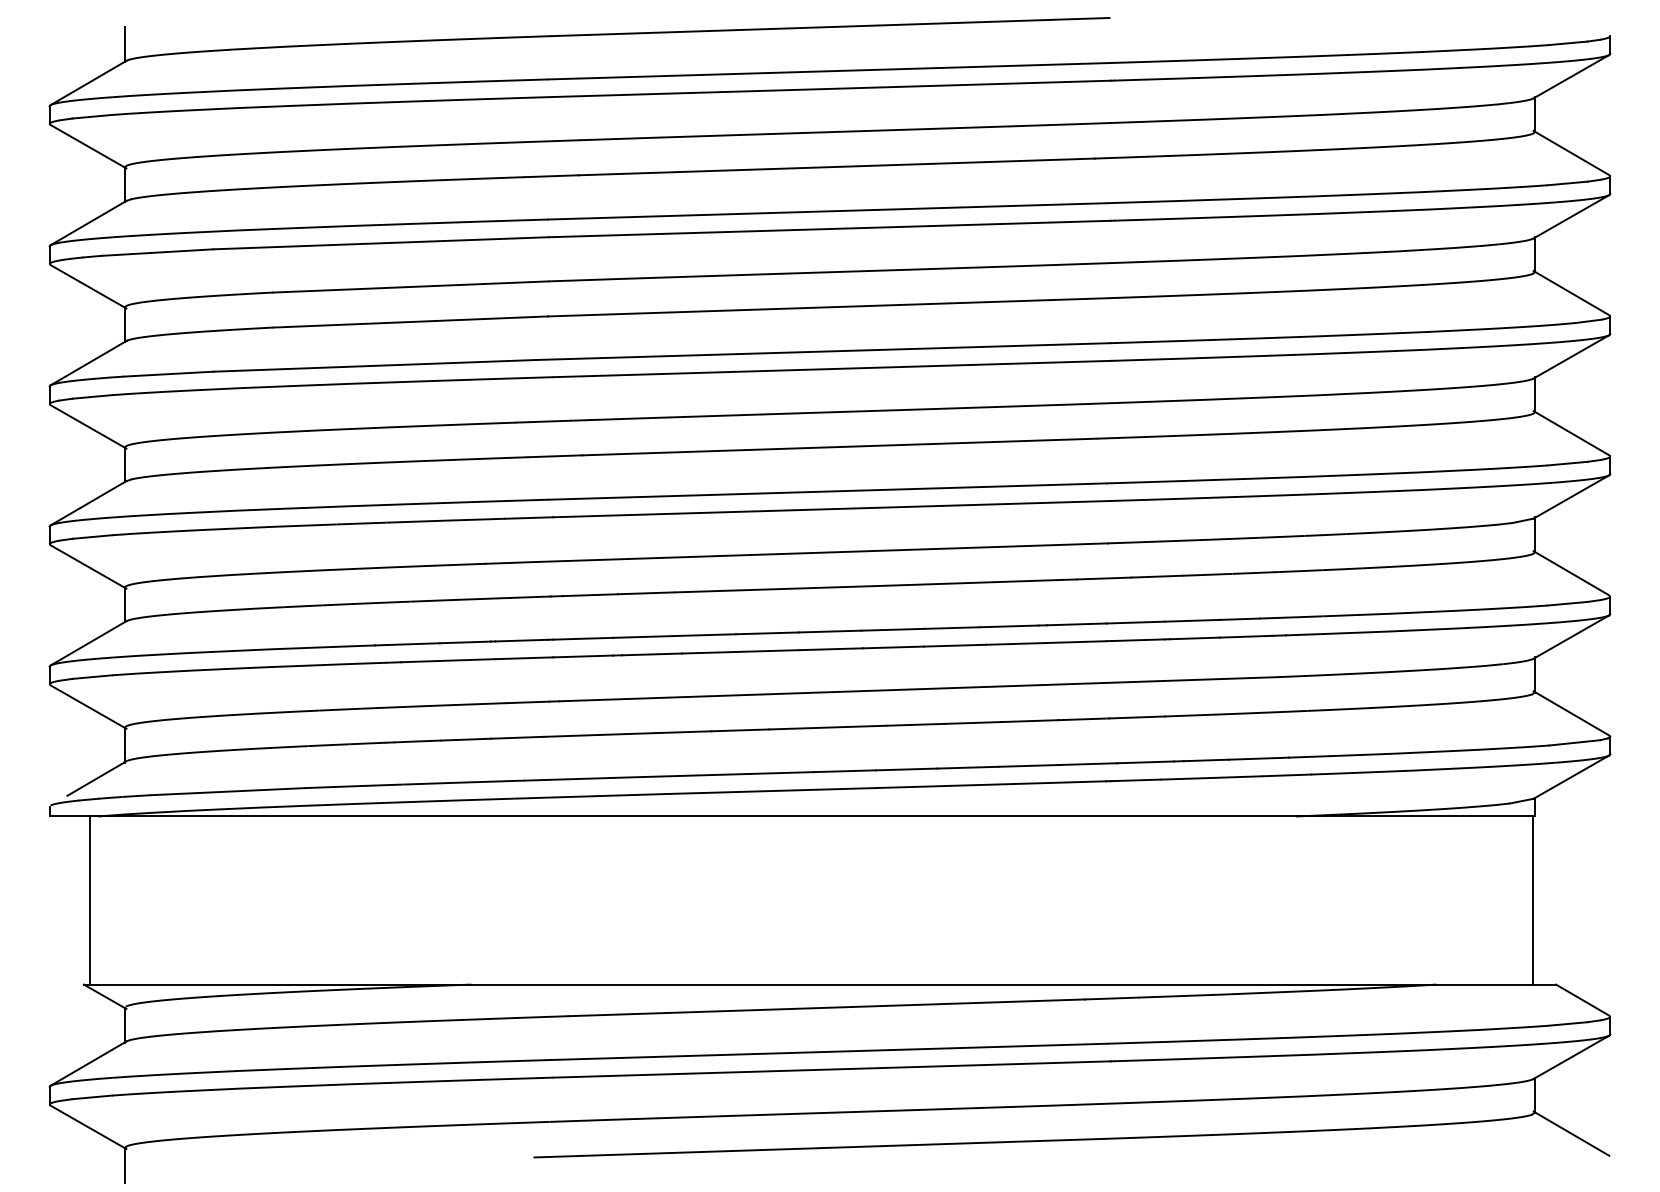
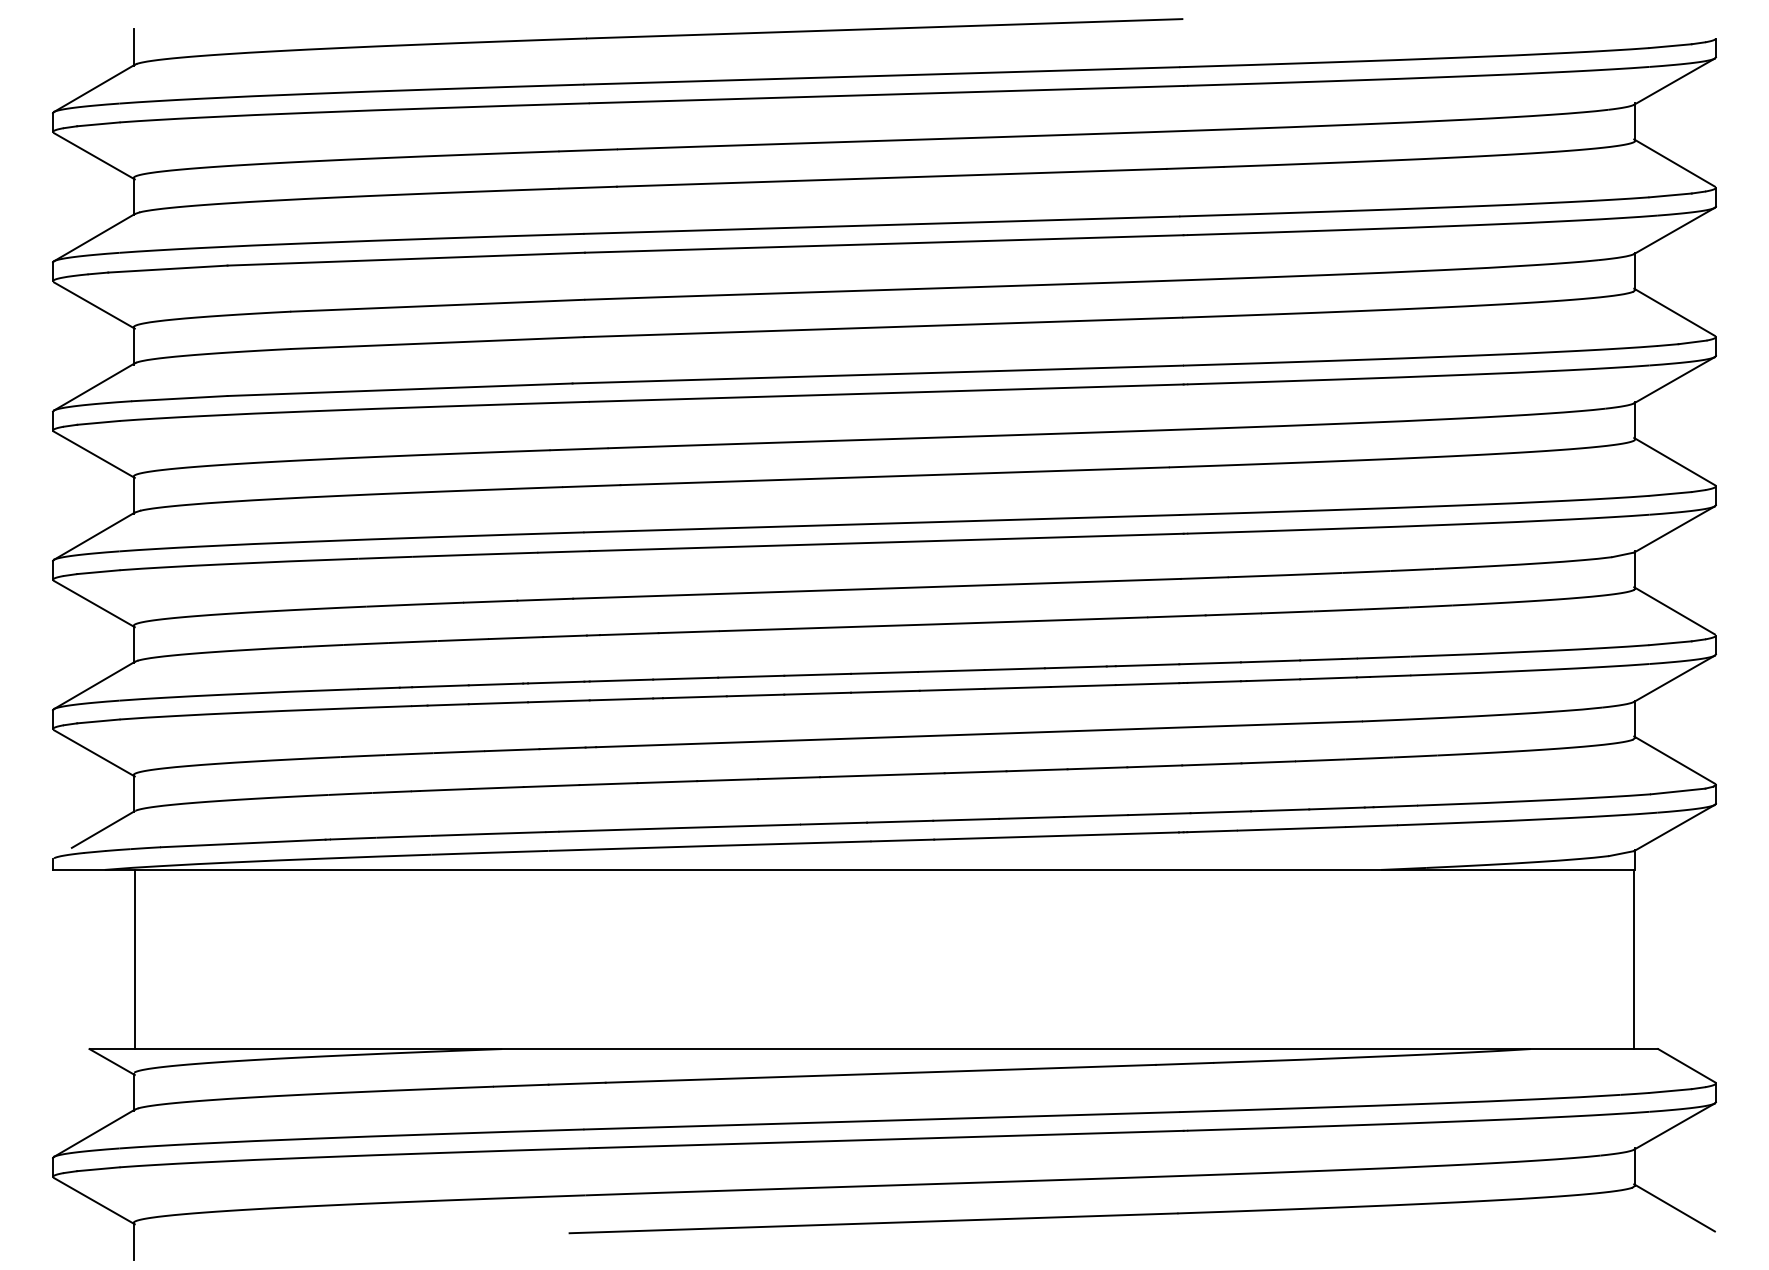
line: (90, 900) -> (135, 959), moved

